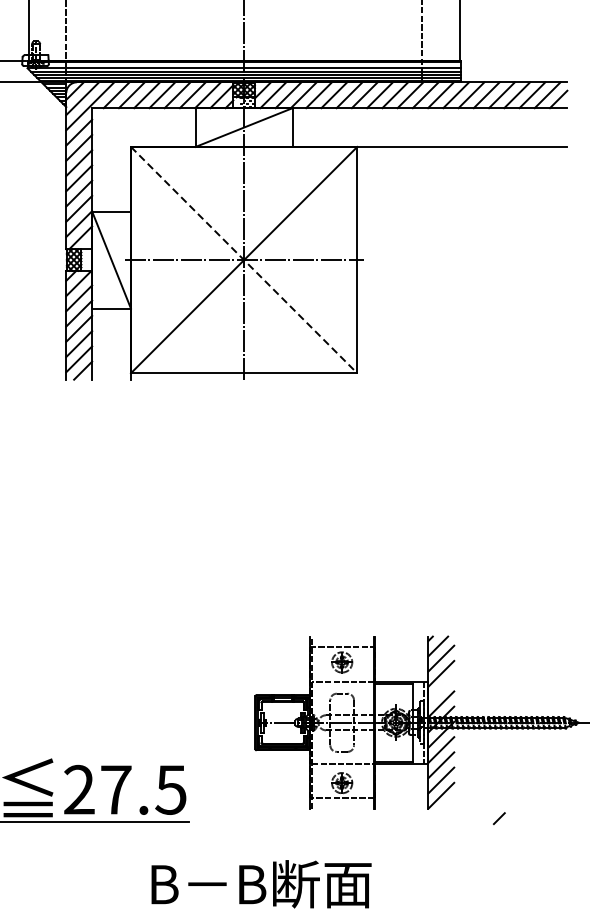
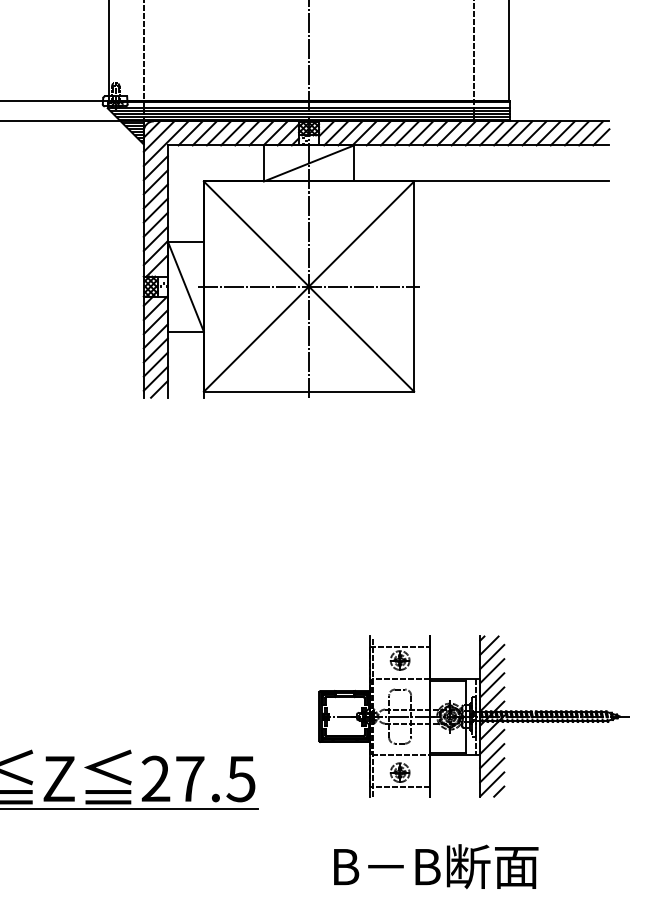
line: (244, 259) -> (309, 286), dashed -> solid
line: (441, 689) -> (492, 685), added
line: (499, 818) -> (499, 791), moved
text: (261, 884) -> (436, 866), moved

